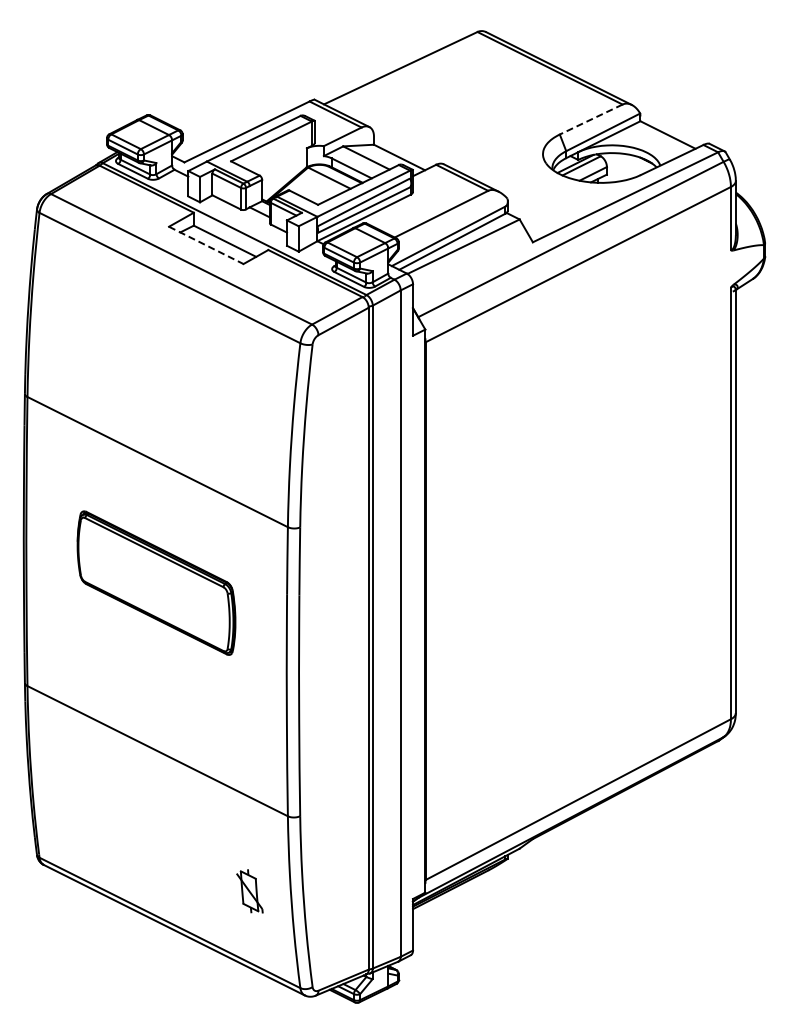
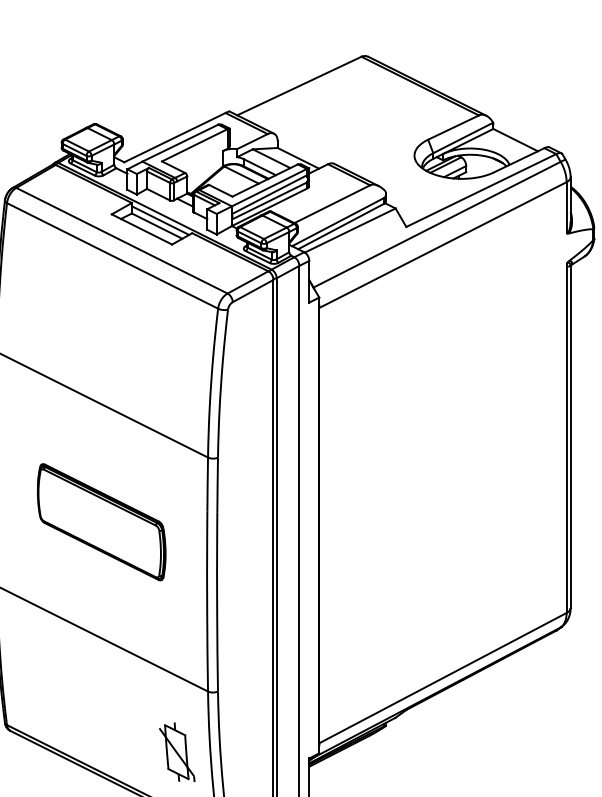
line: (591, 119) -> (453, 127), dashed -> solid
line: (228, 234) -> (159, 220), added
line: (206, 245) -> (142, 229), dashed -> solid
part: (156, 582) -> (101, 521), moved
part: (249, 891) -> (176, 752), size x1.67

